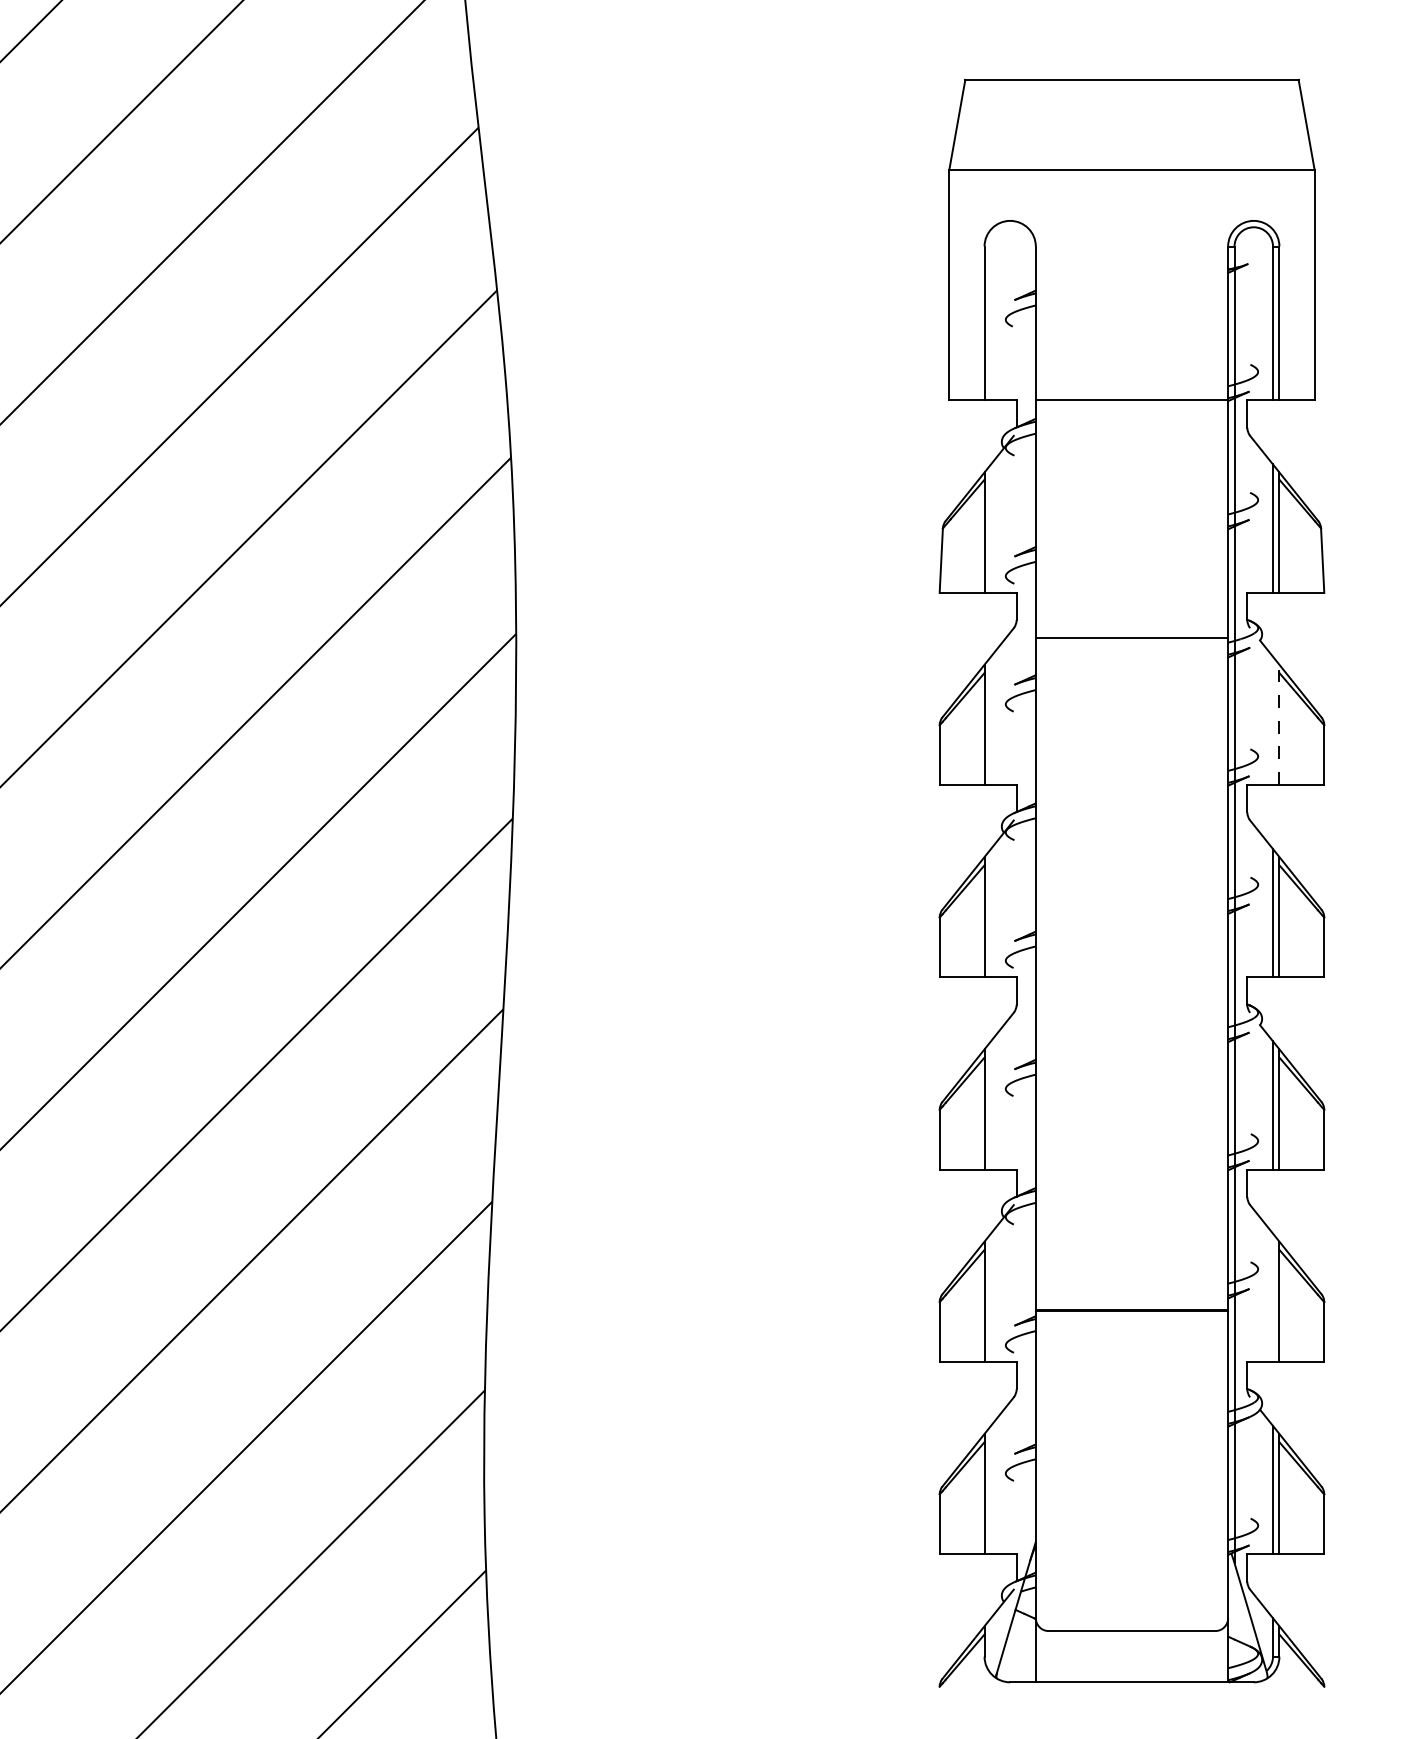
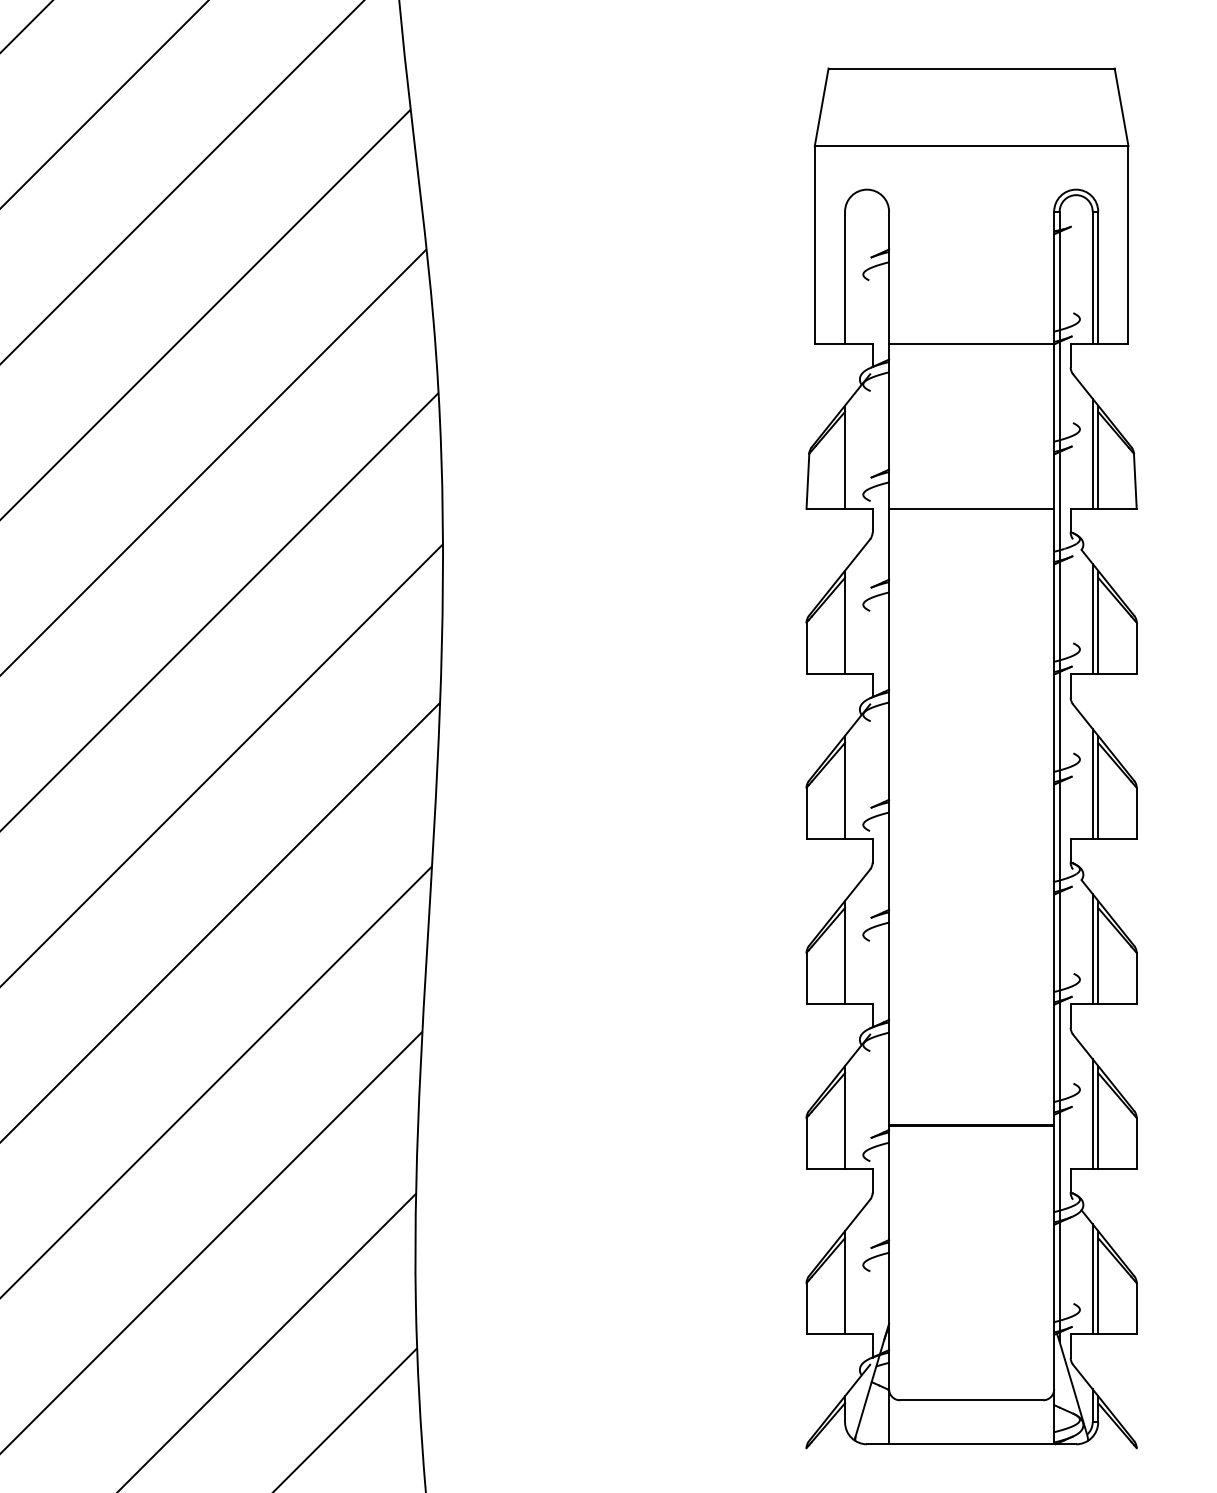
line: (1131, 637) -> (971, 508), moved
line: (1273, 720) -> (1093, 618), added
line: (1279, 724) -> (1098, 622), dashed -> solid
line: (1273, 1297) -> (1093, 1113), added

